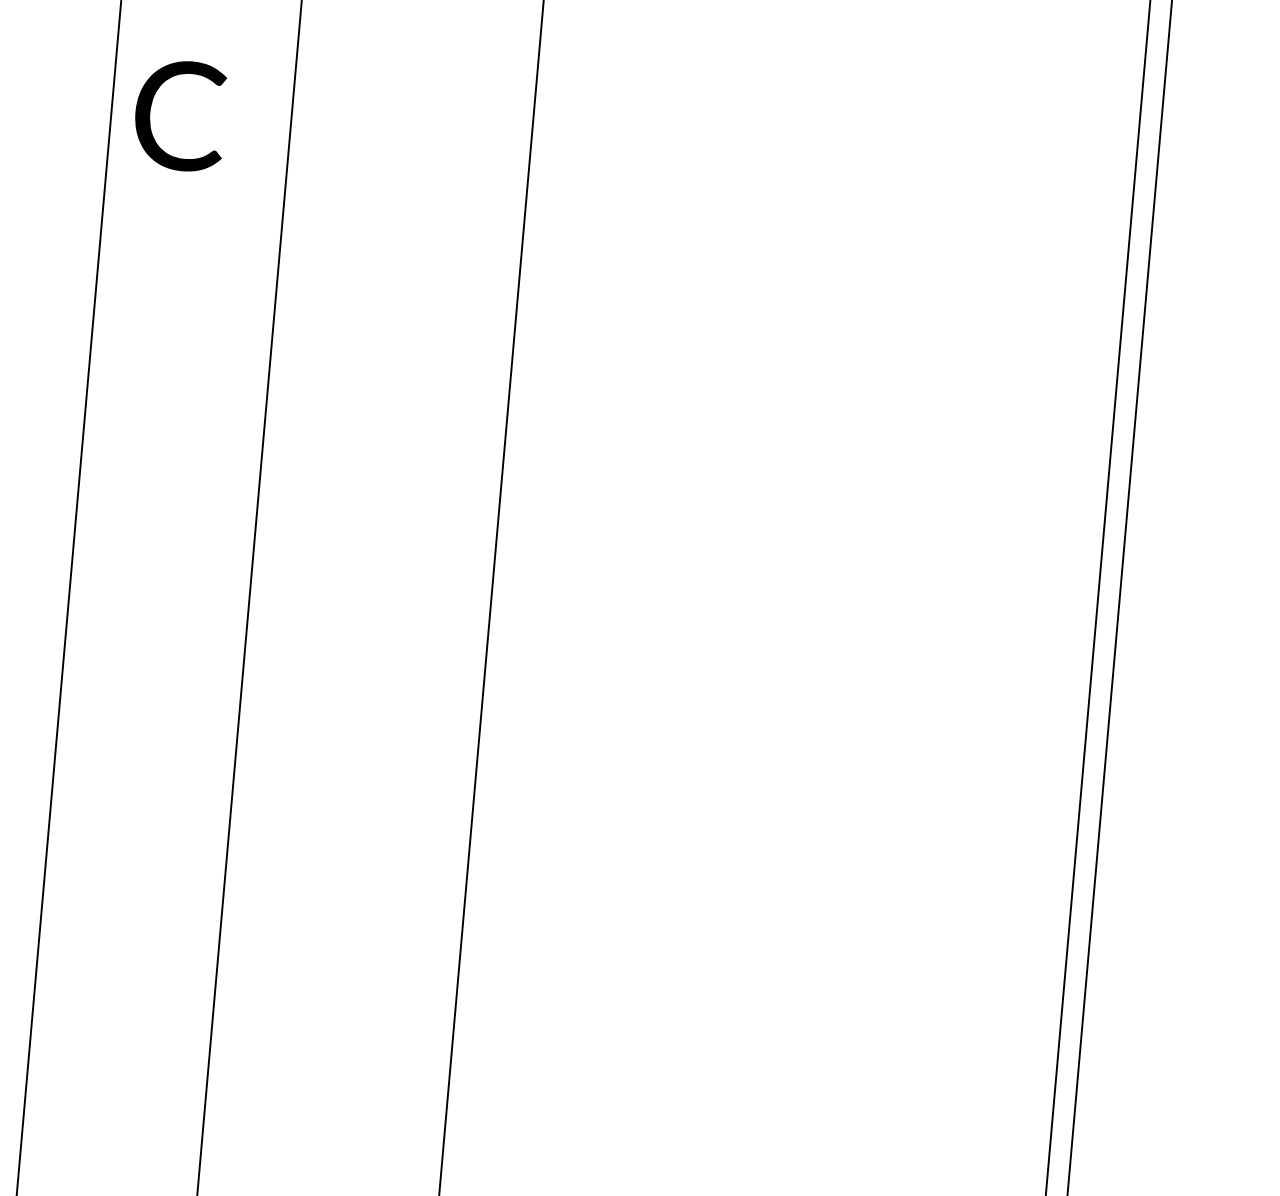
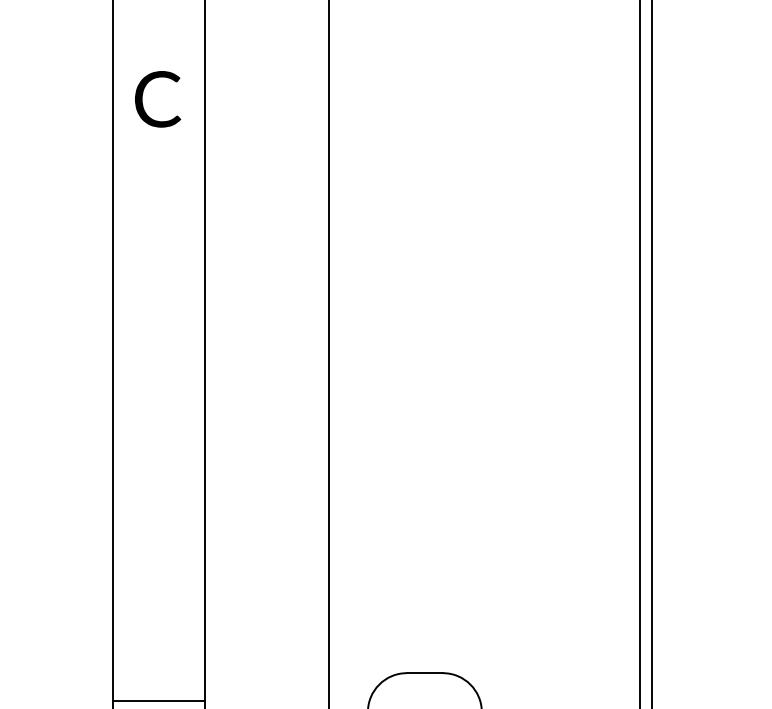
text: (181, 116) -> (158, 99), moved

